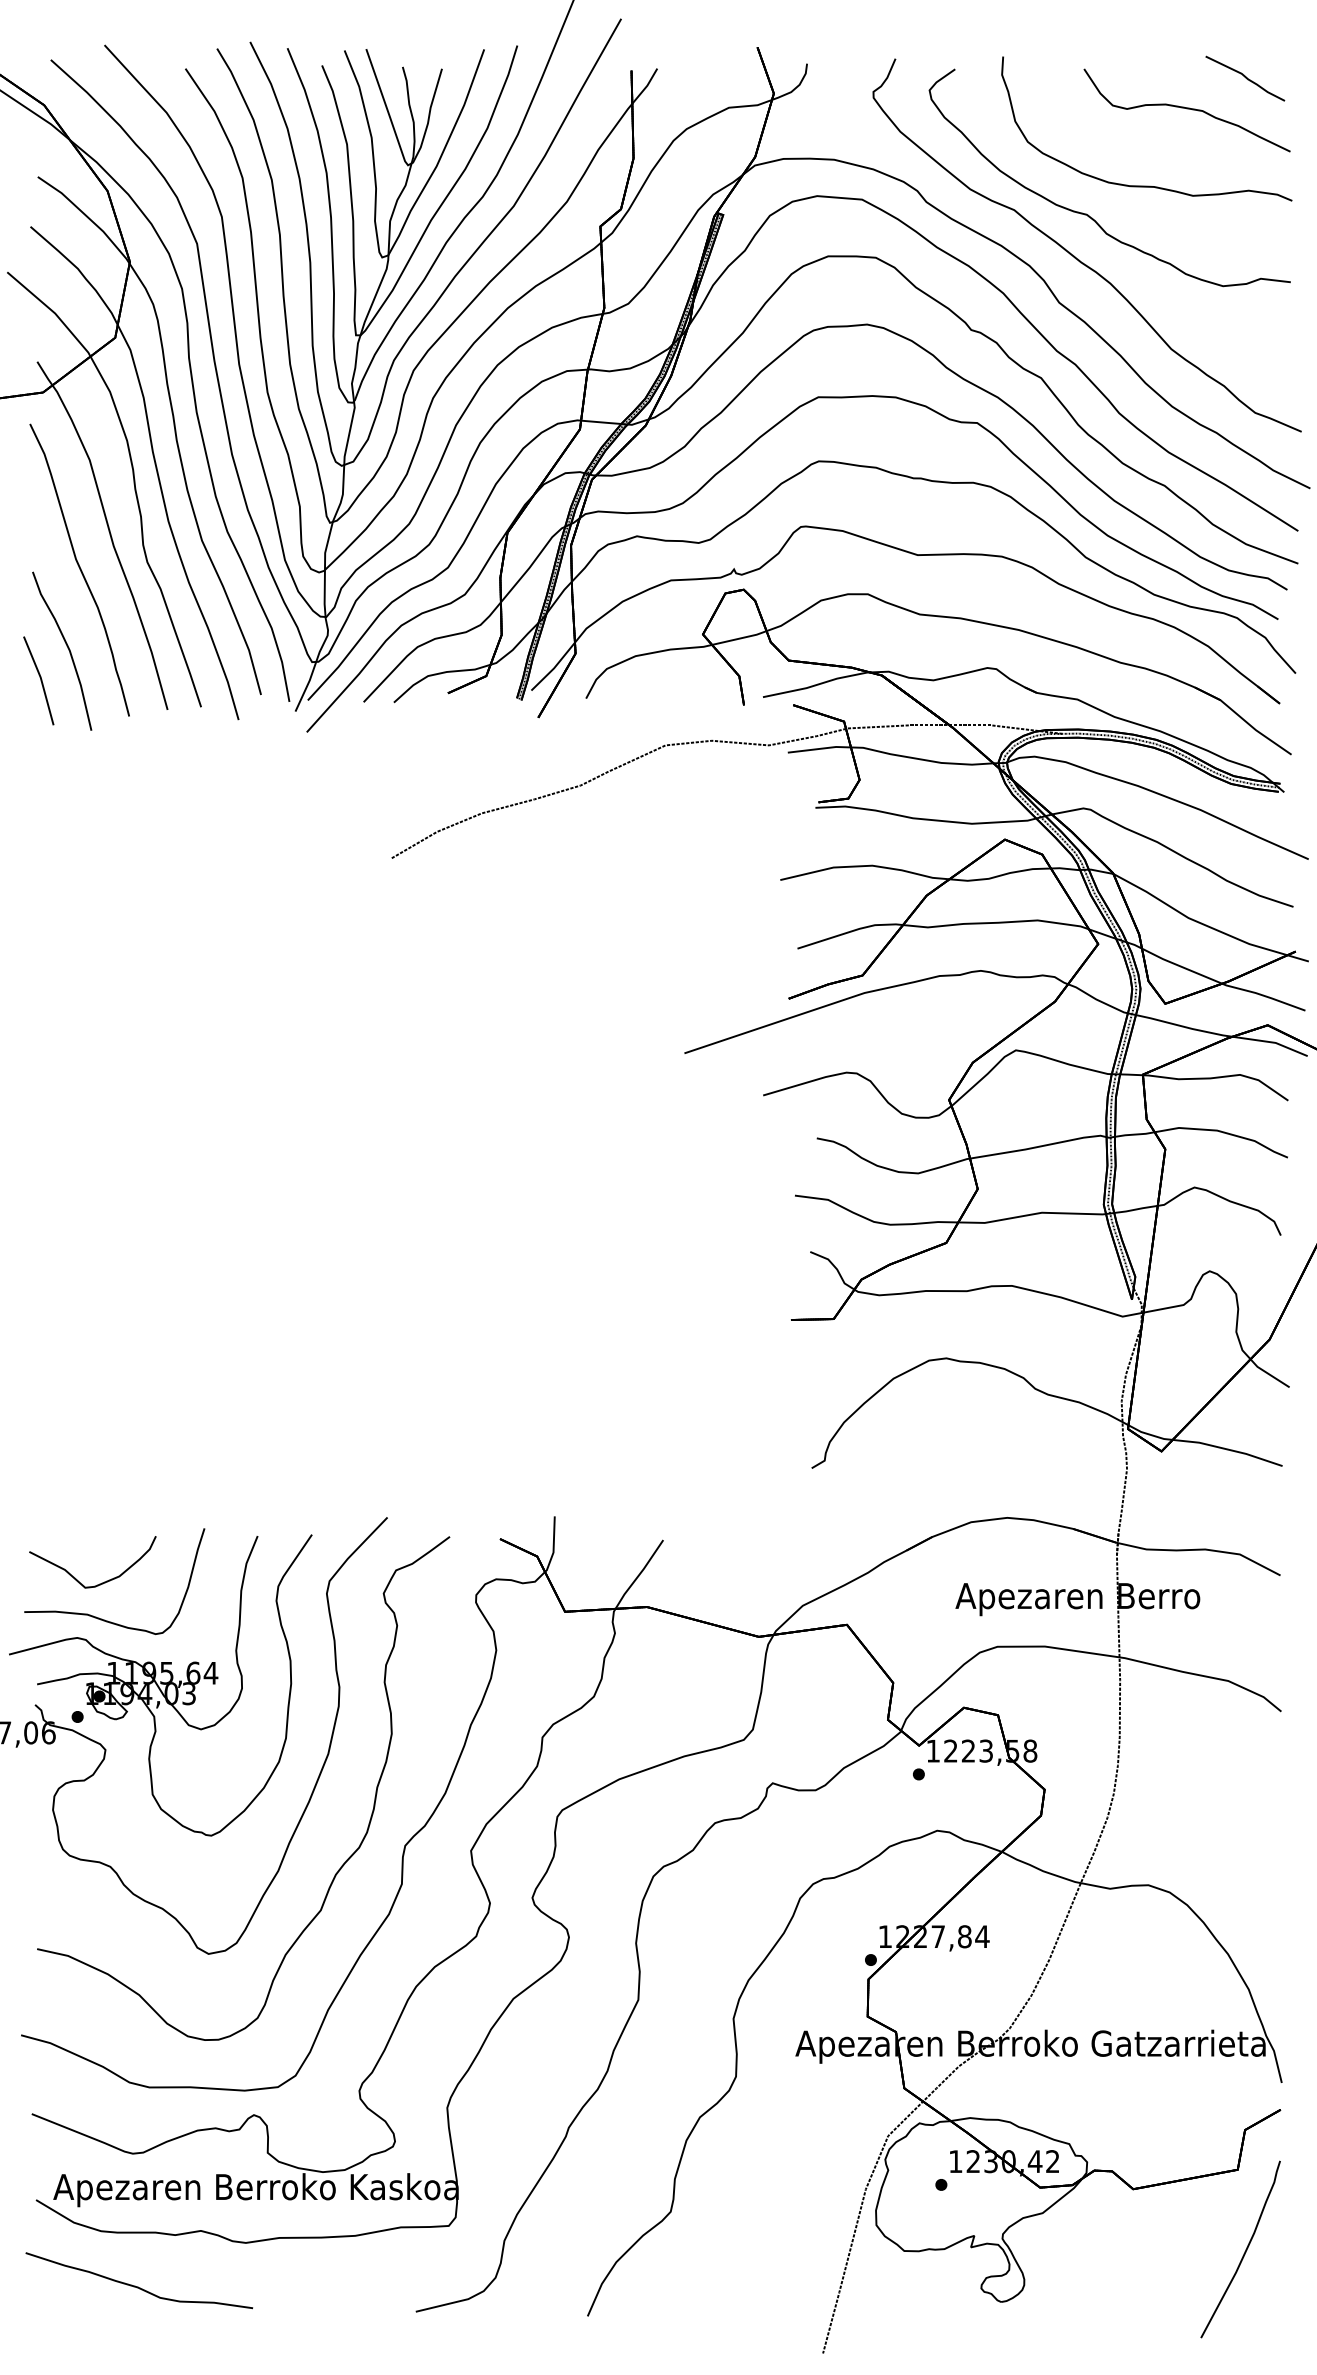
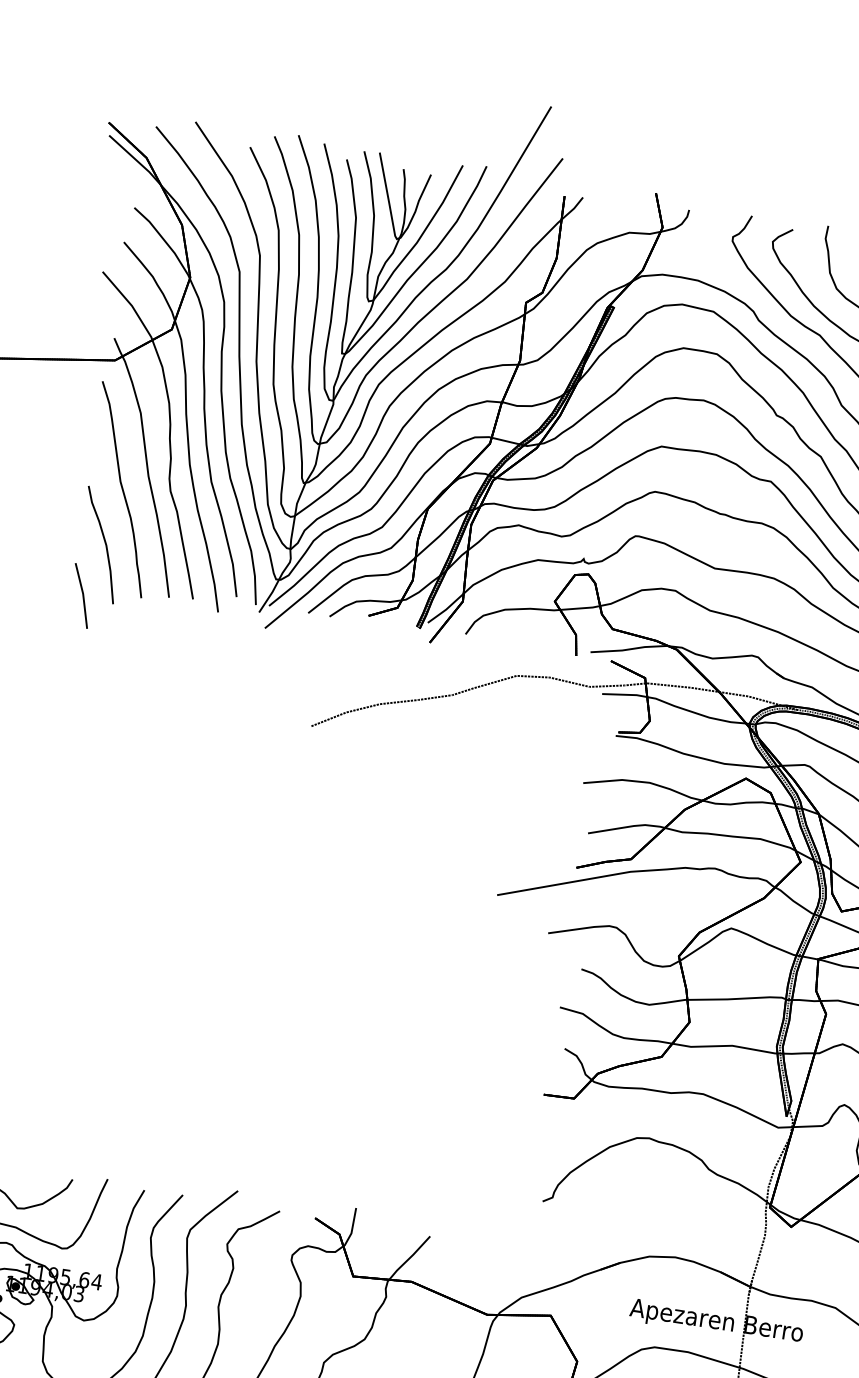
part: (38, 680) -> (81, 595), moved

